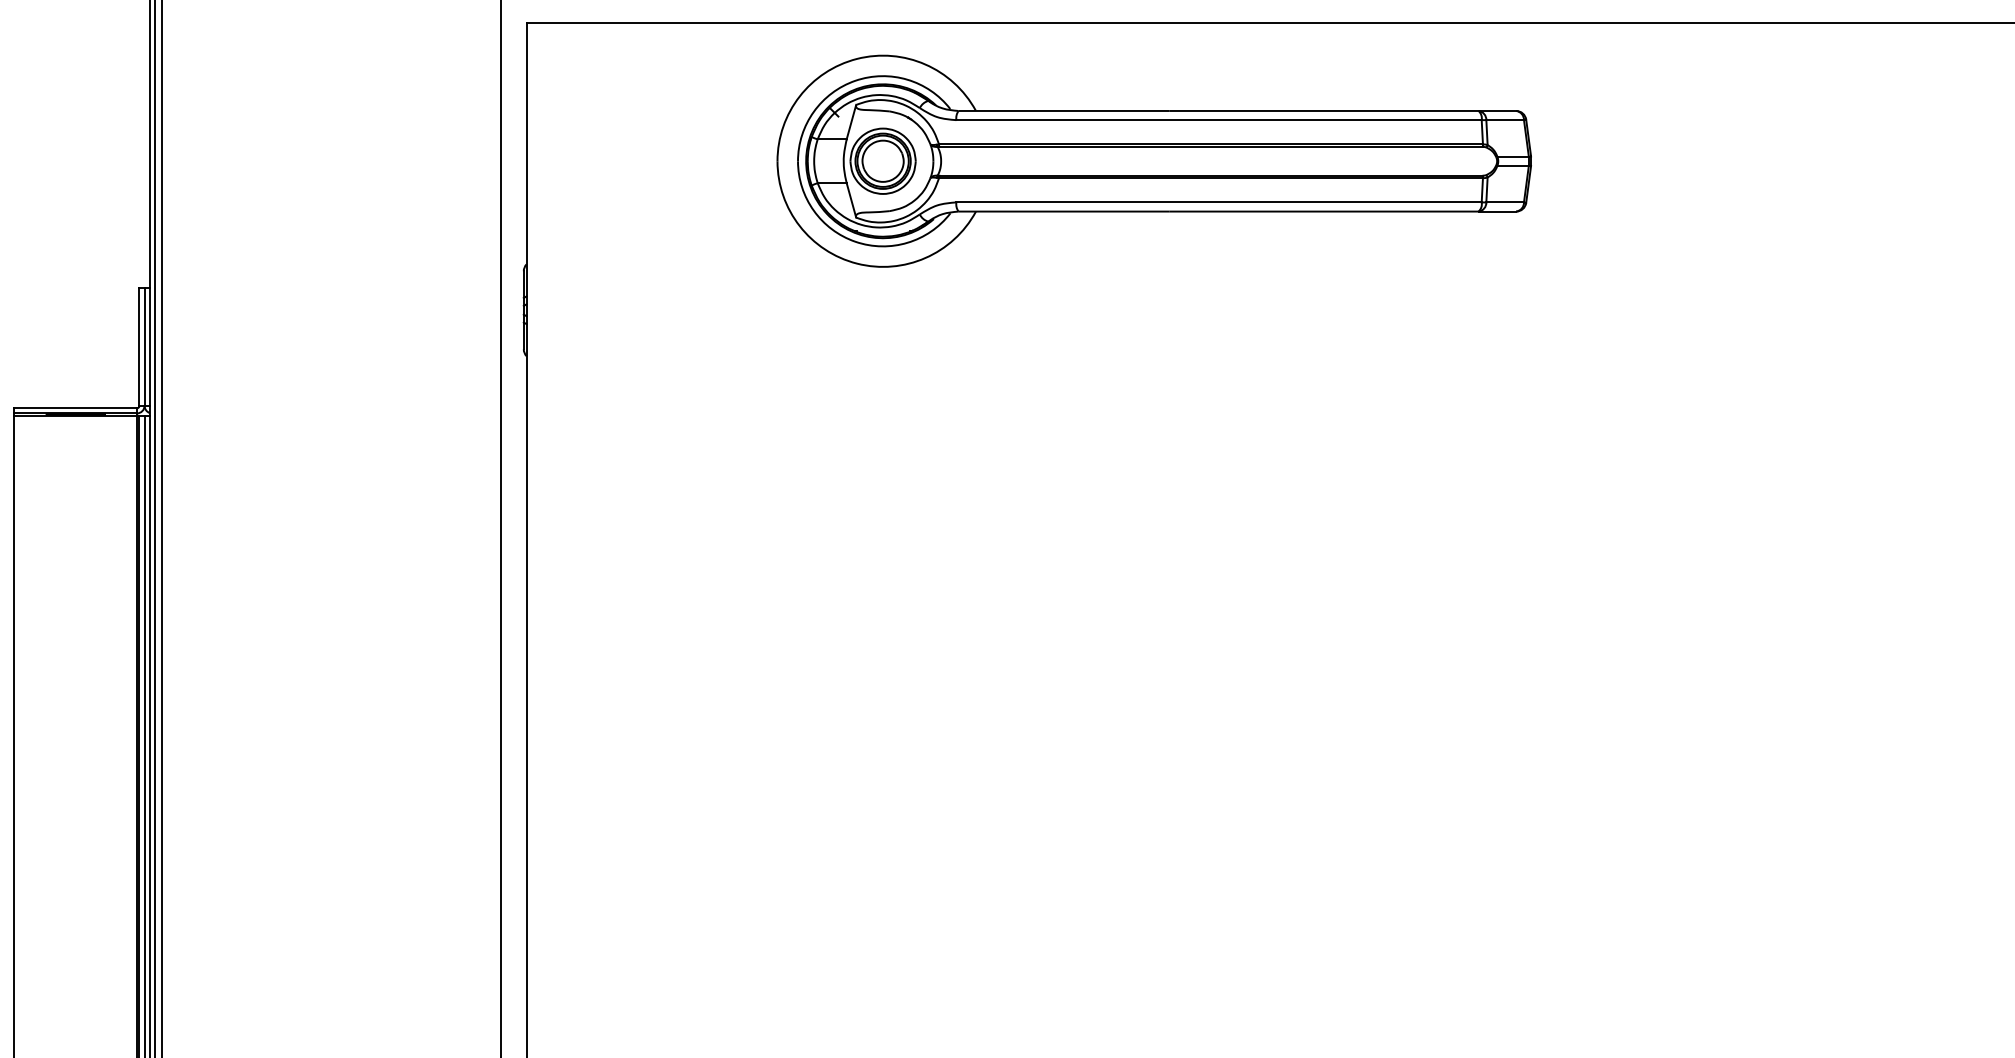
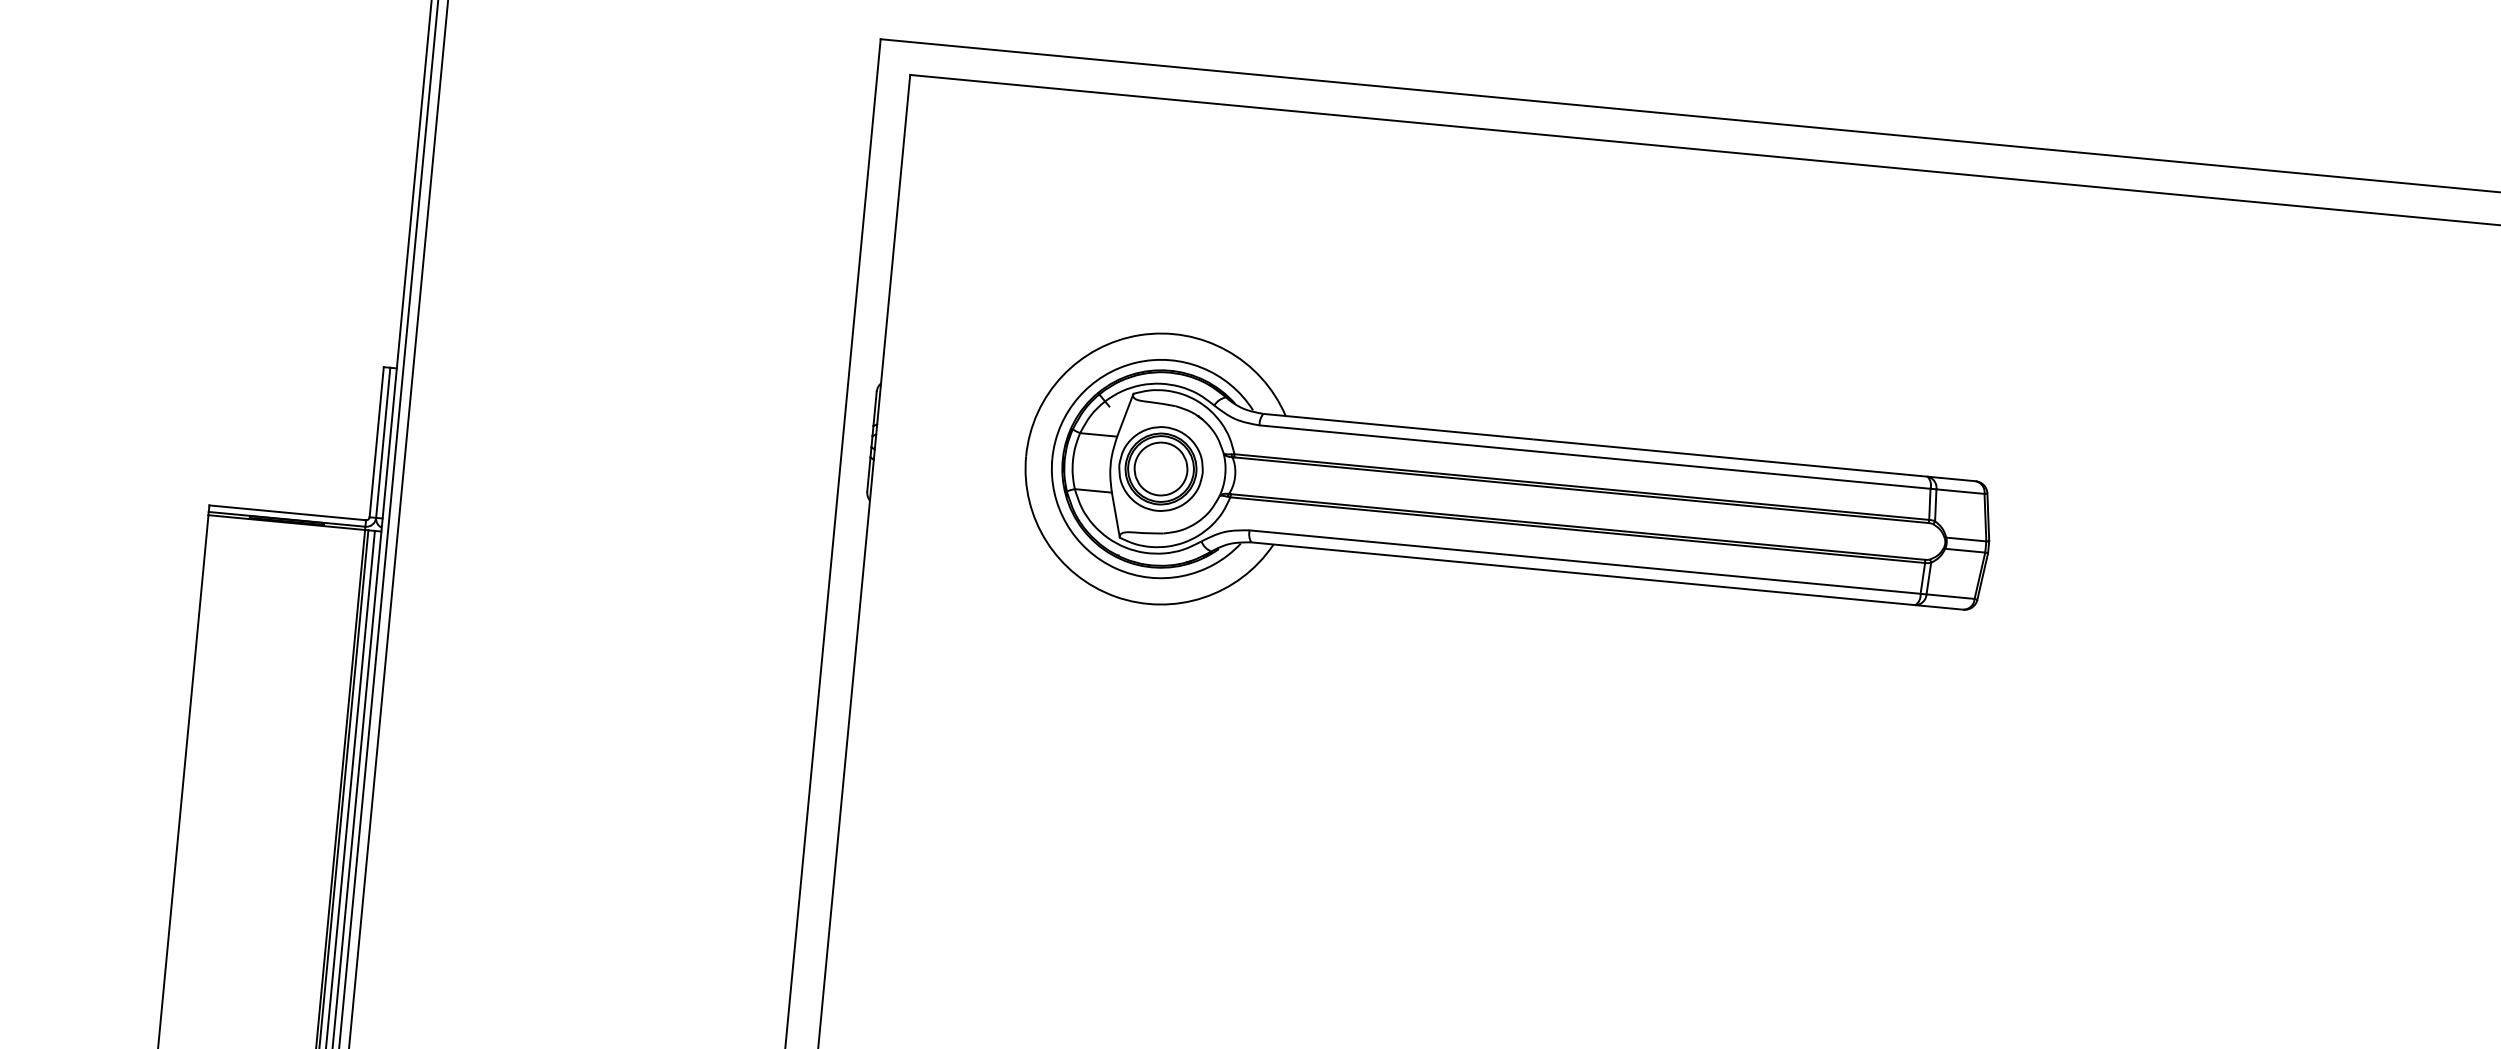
part: (1153, 160) -> (1506, 500), moved

